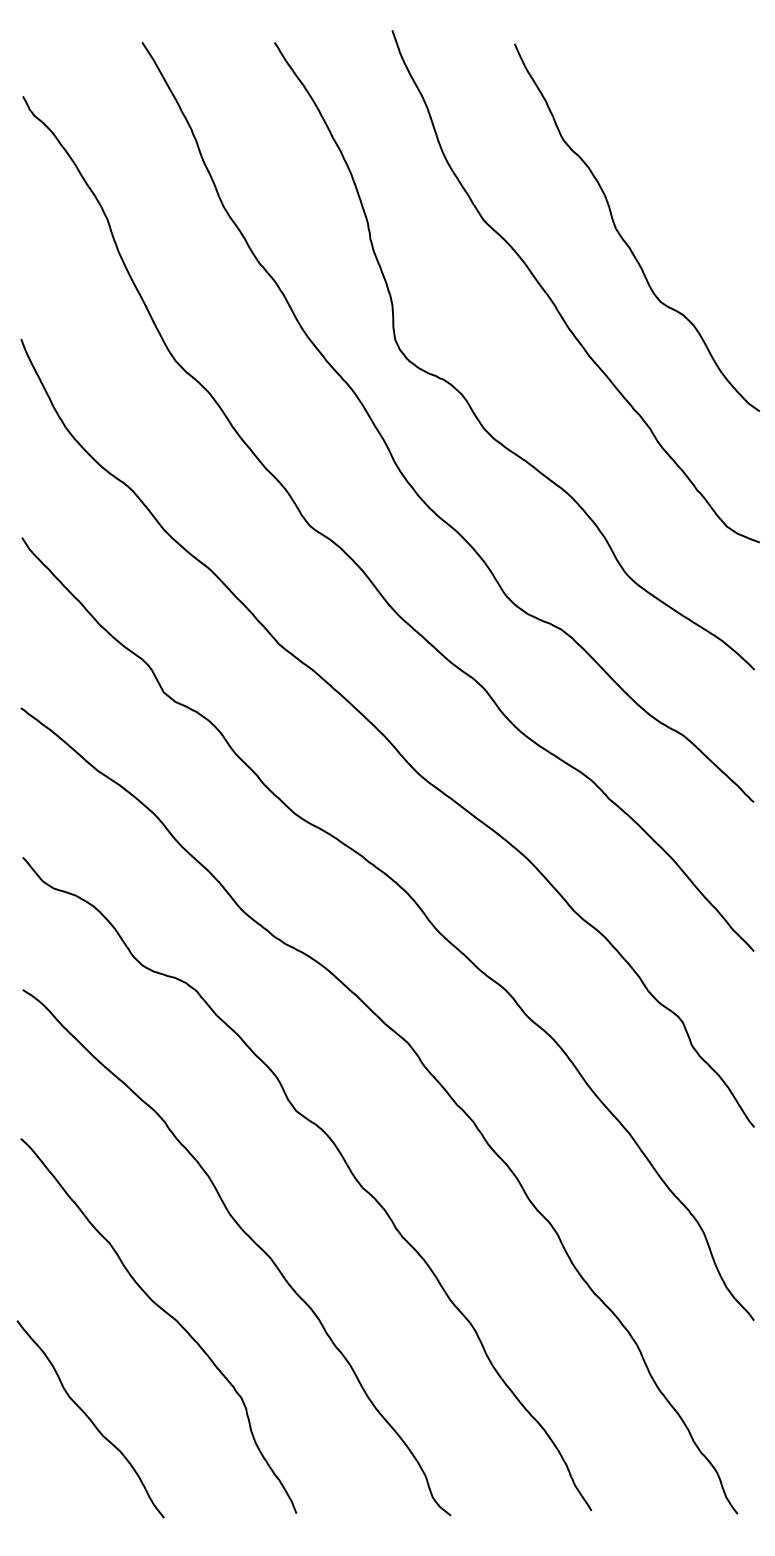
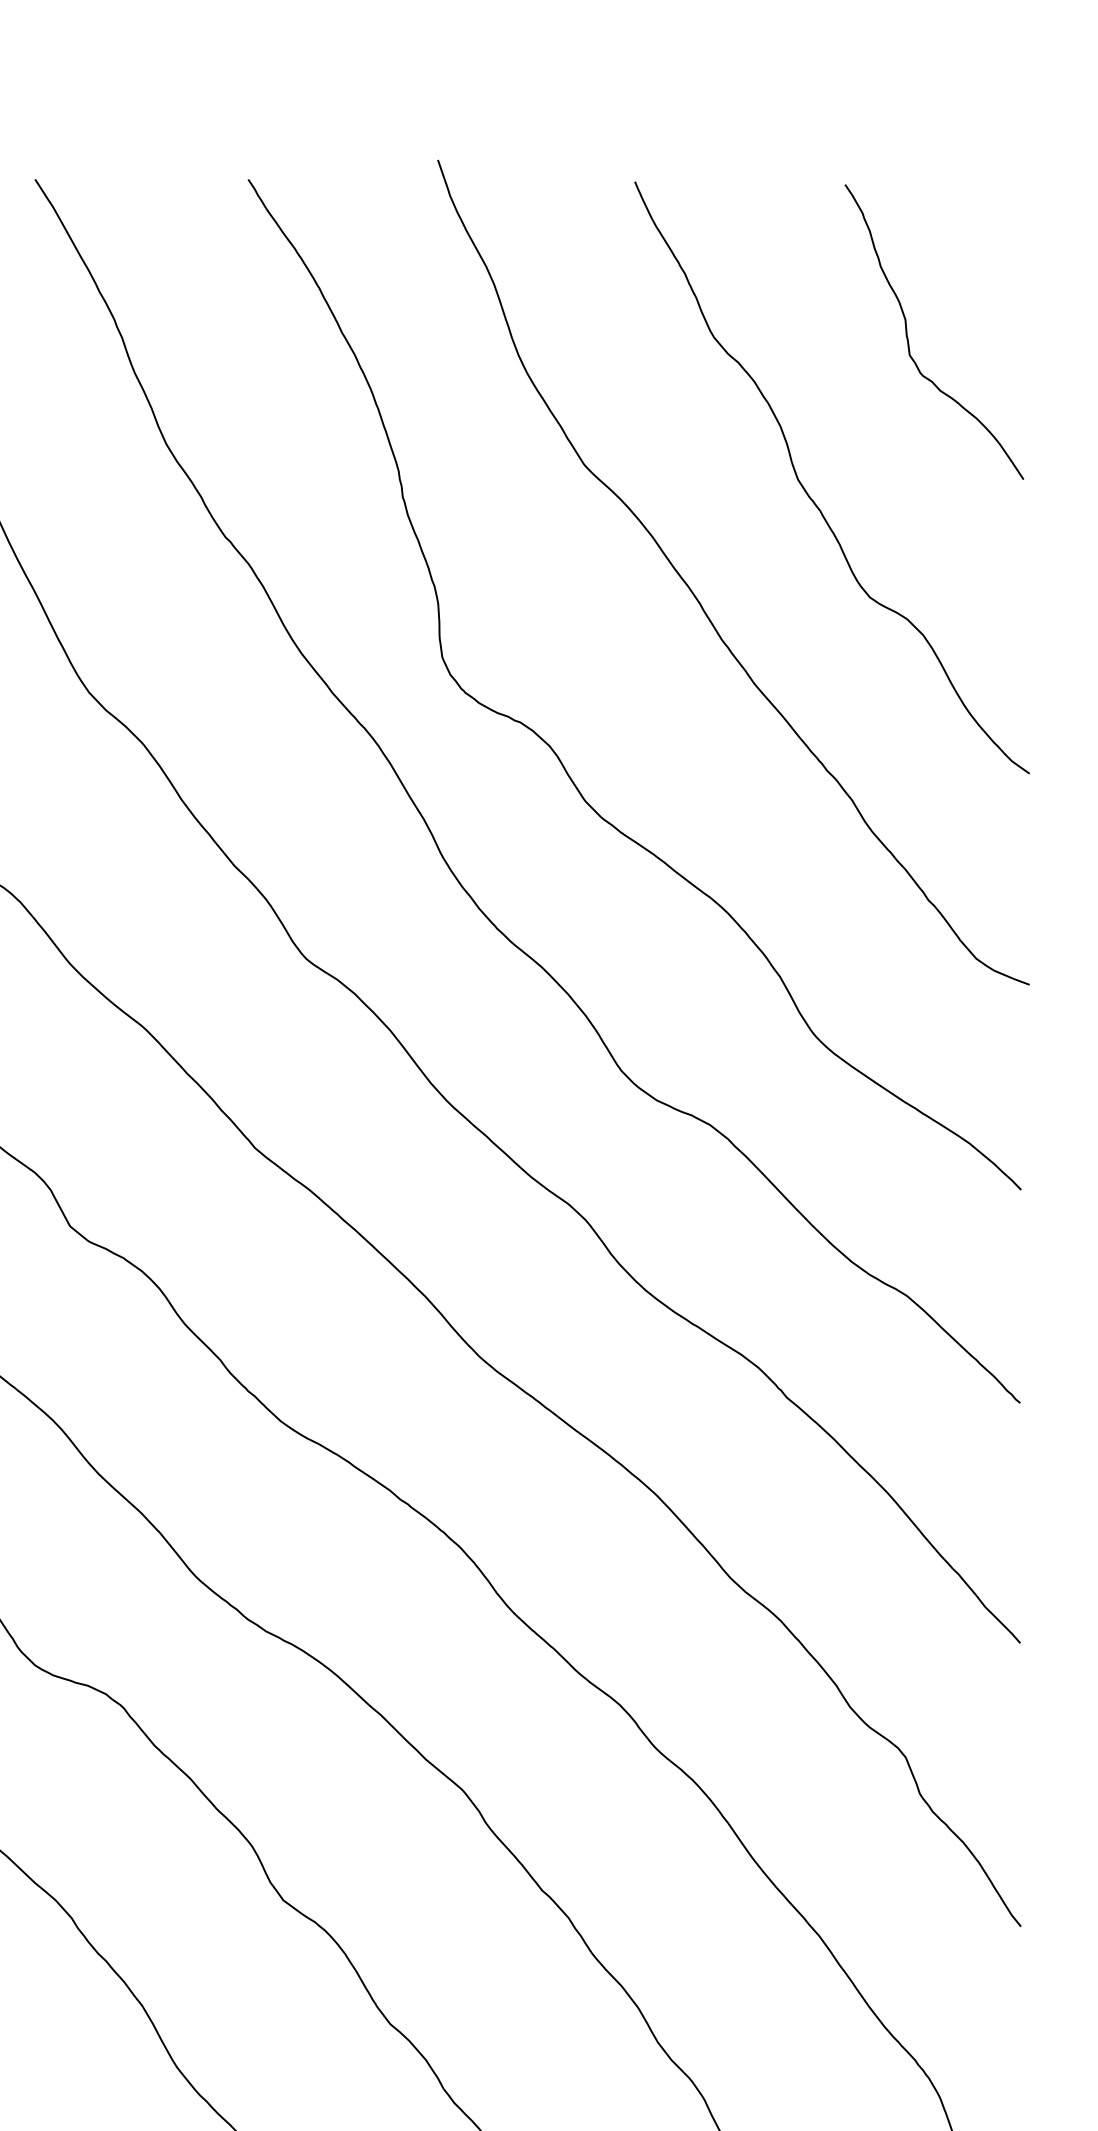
curve: (684, 136) -> (908, 331), added

